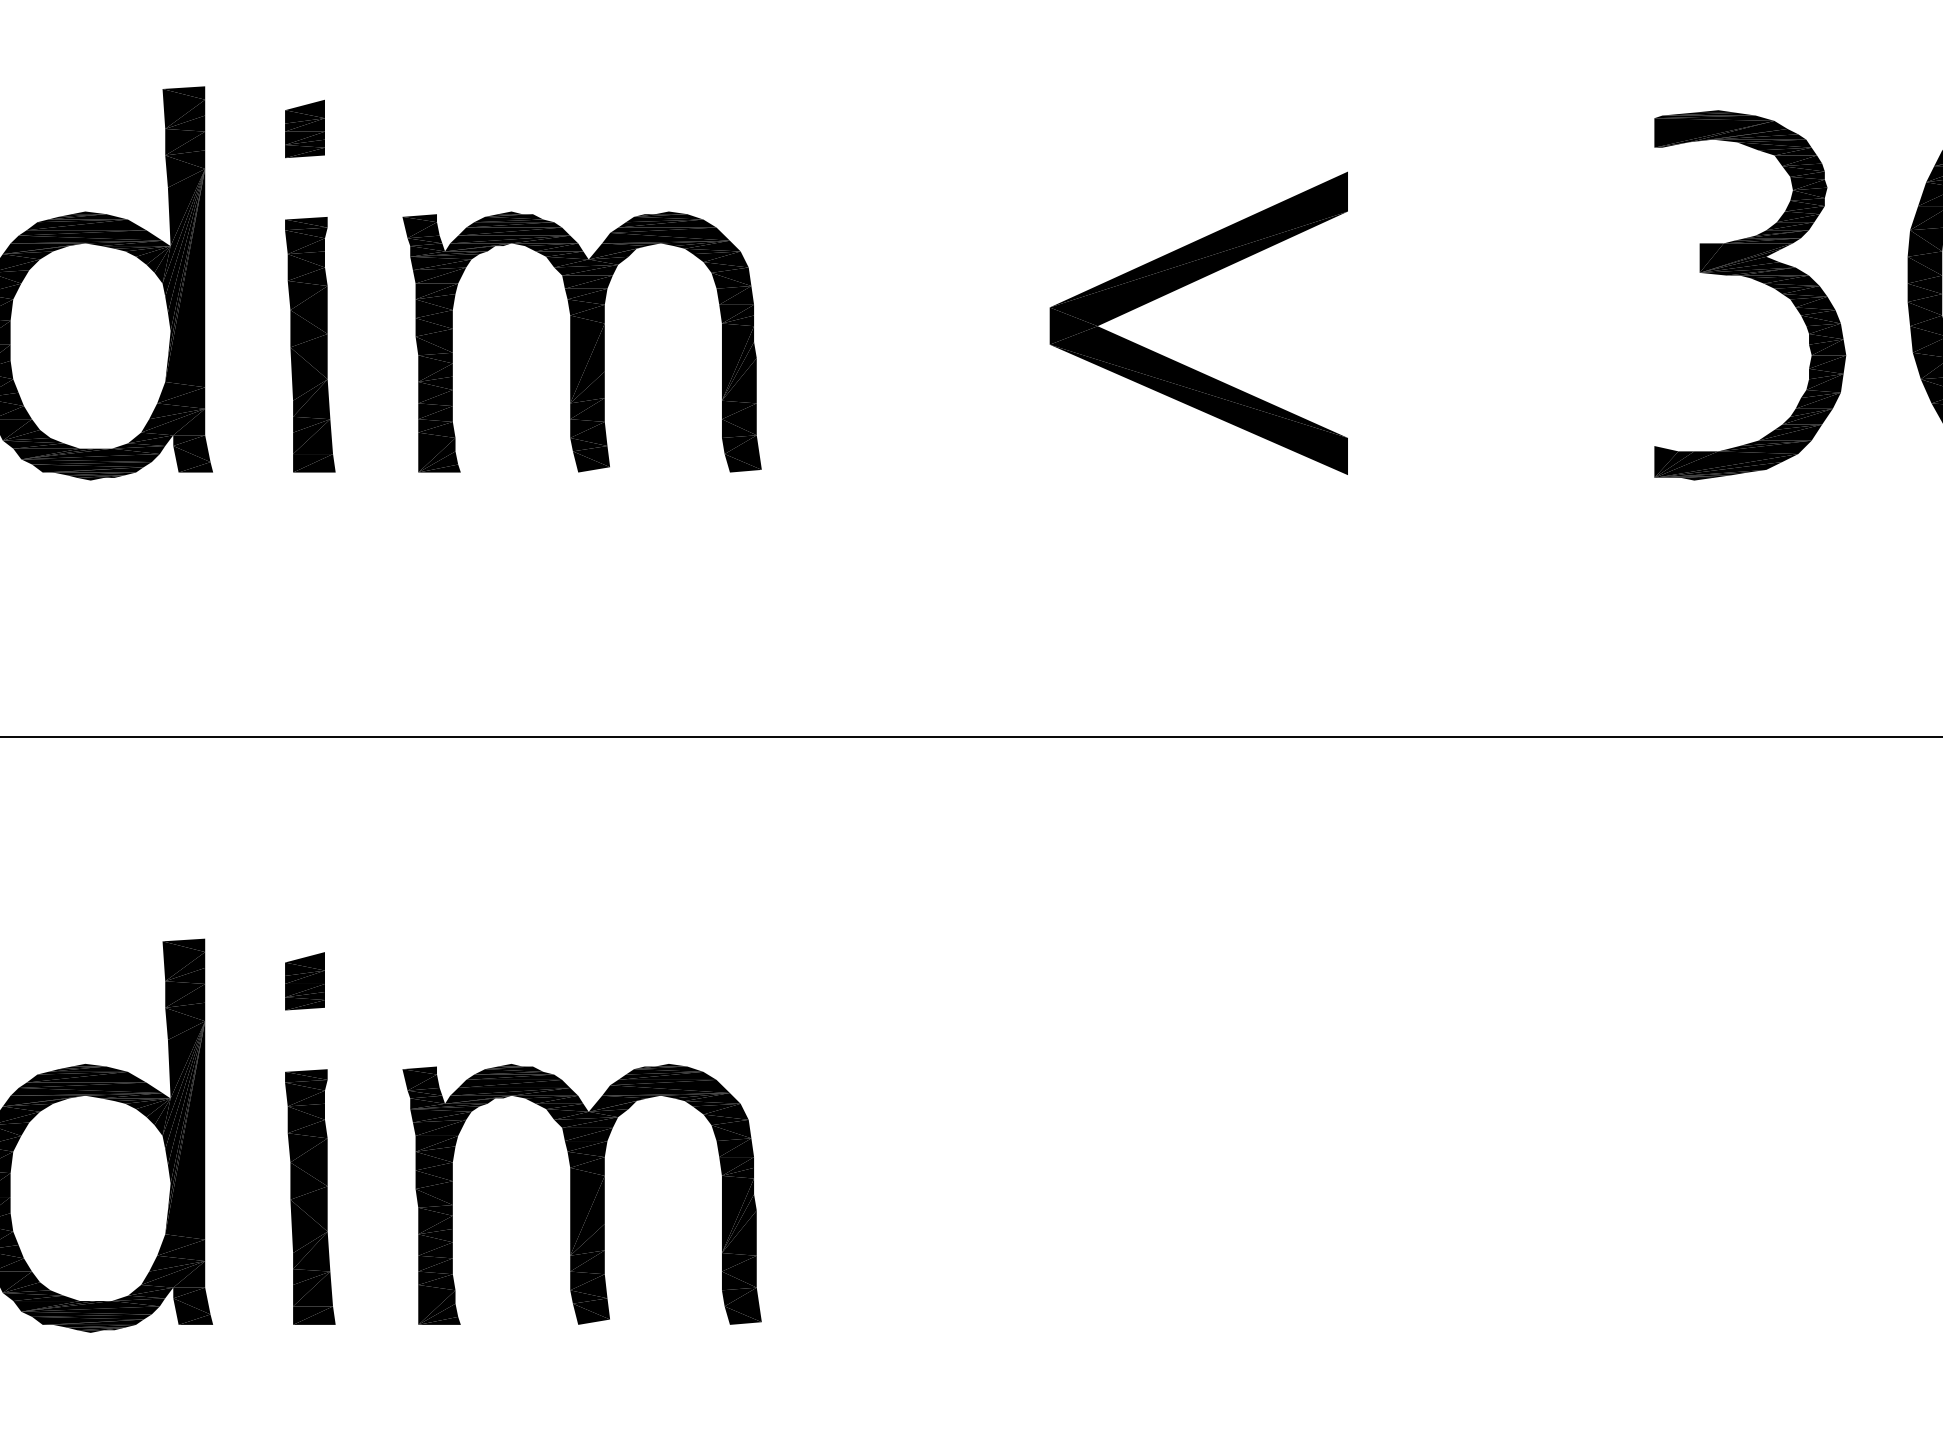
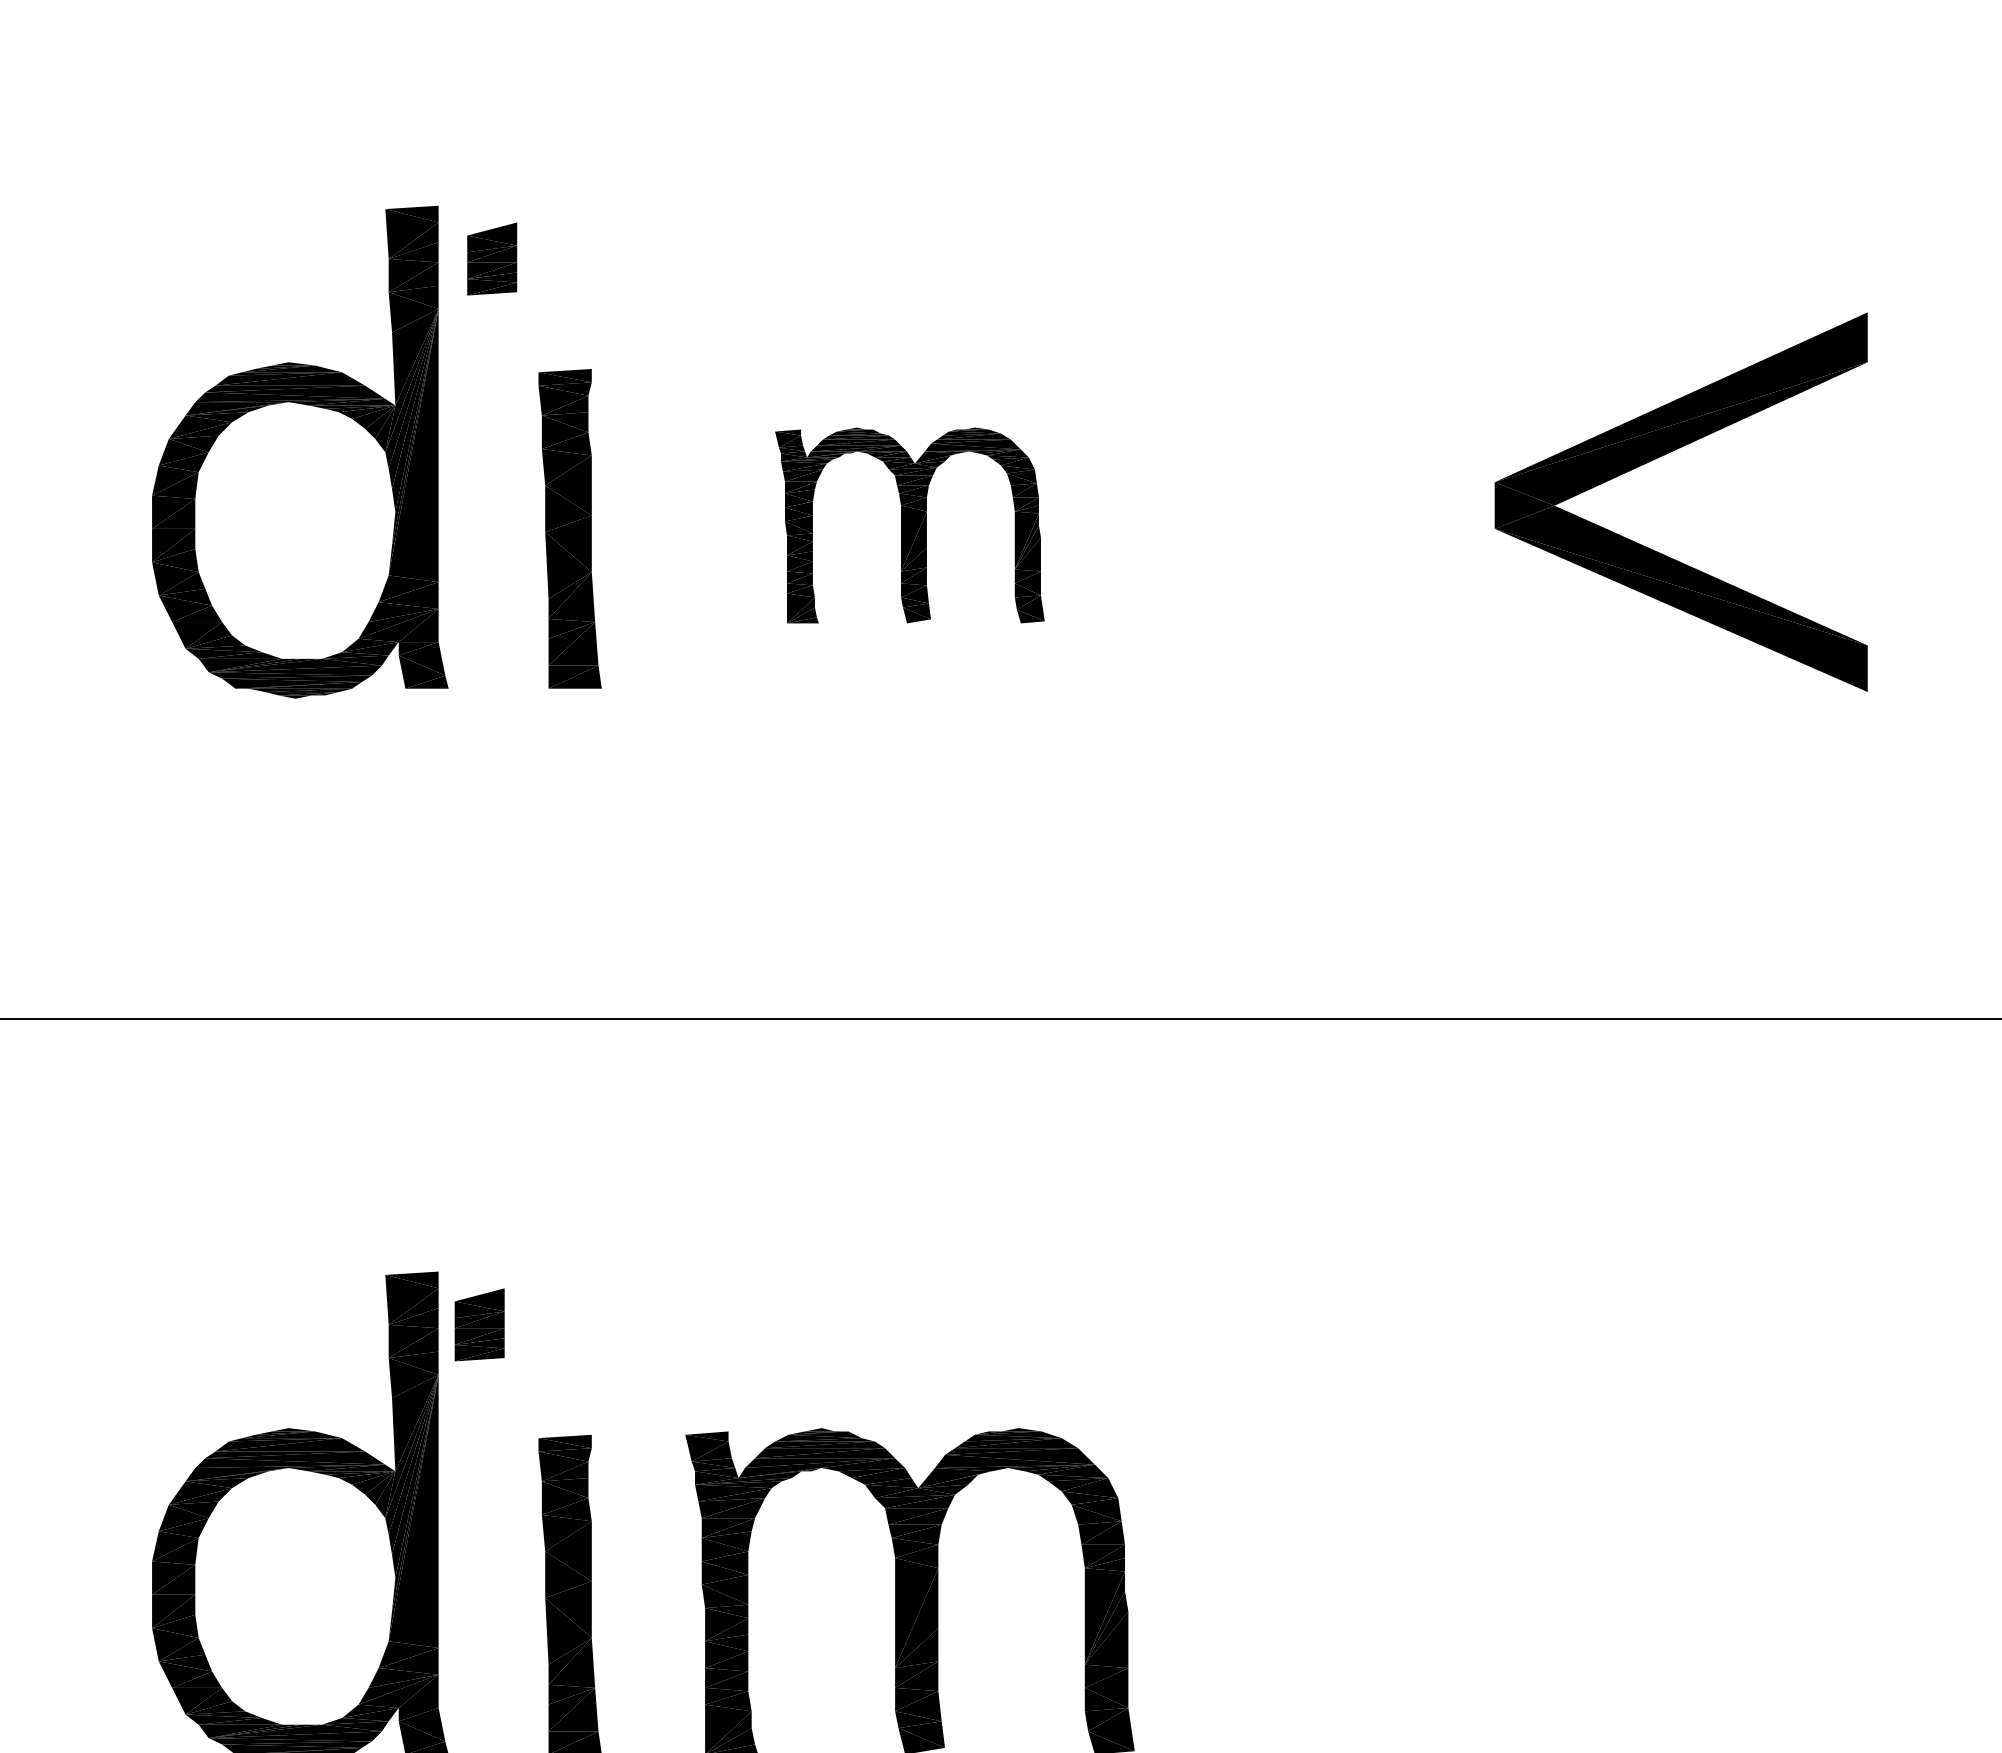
part: (304, 128) -> (491, 258), moved
part: (581, 341) -> (909, 524), size x0.6
part: (304, 981) -> (479, 1325), moved

